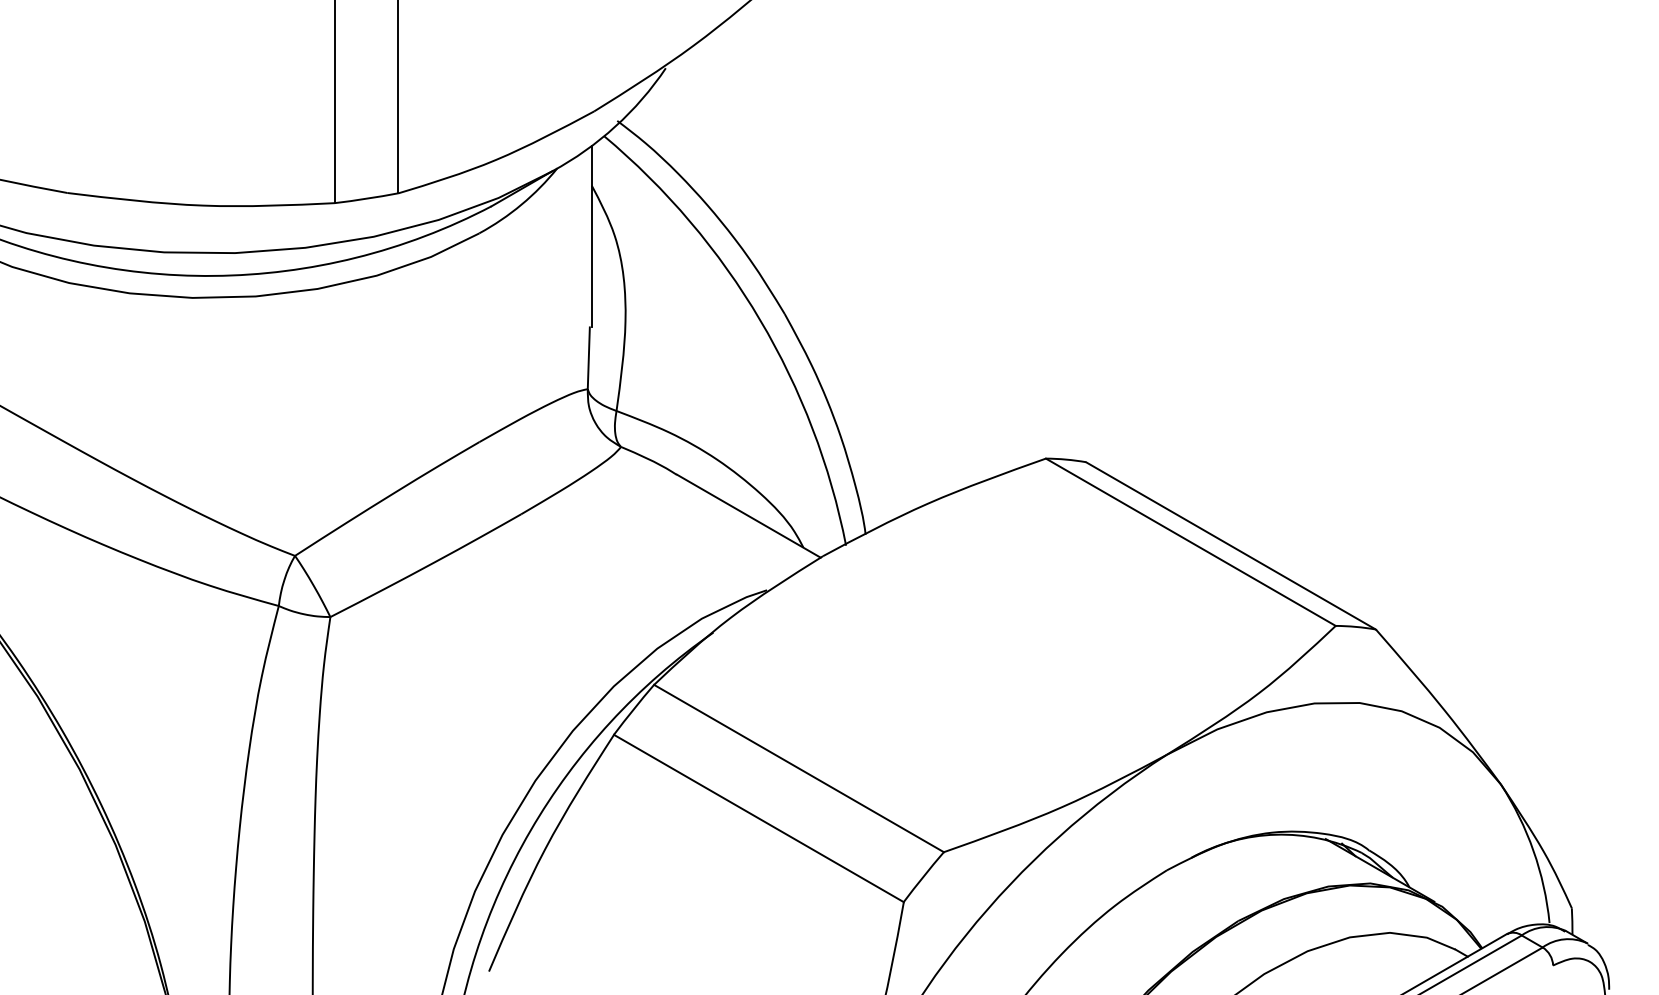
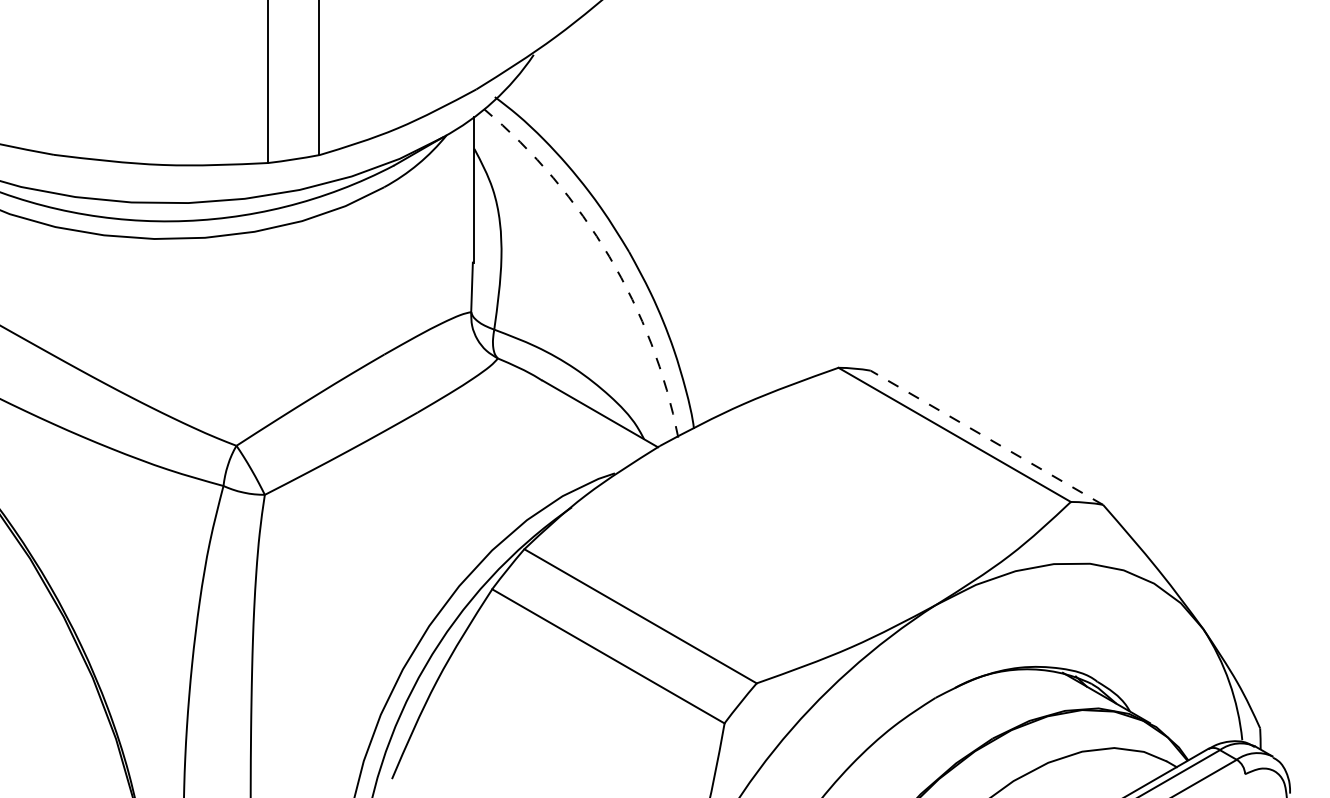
arc: (760, 319) -> (609, 256), solid -> dashed
line: (1230, 545) -> (986, 437), solid -> dashed

